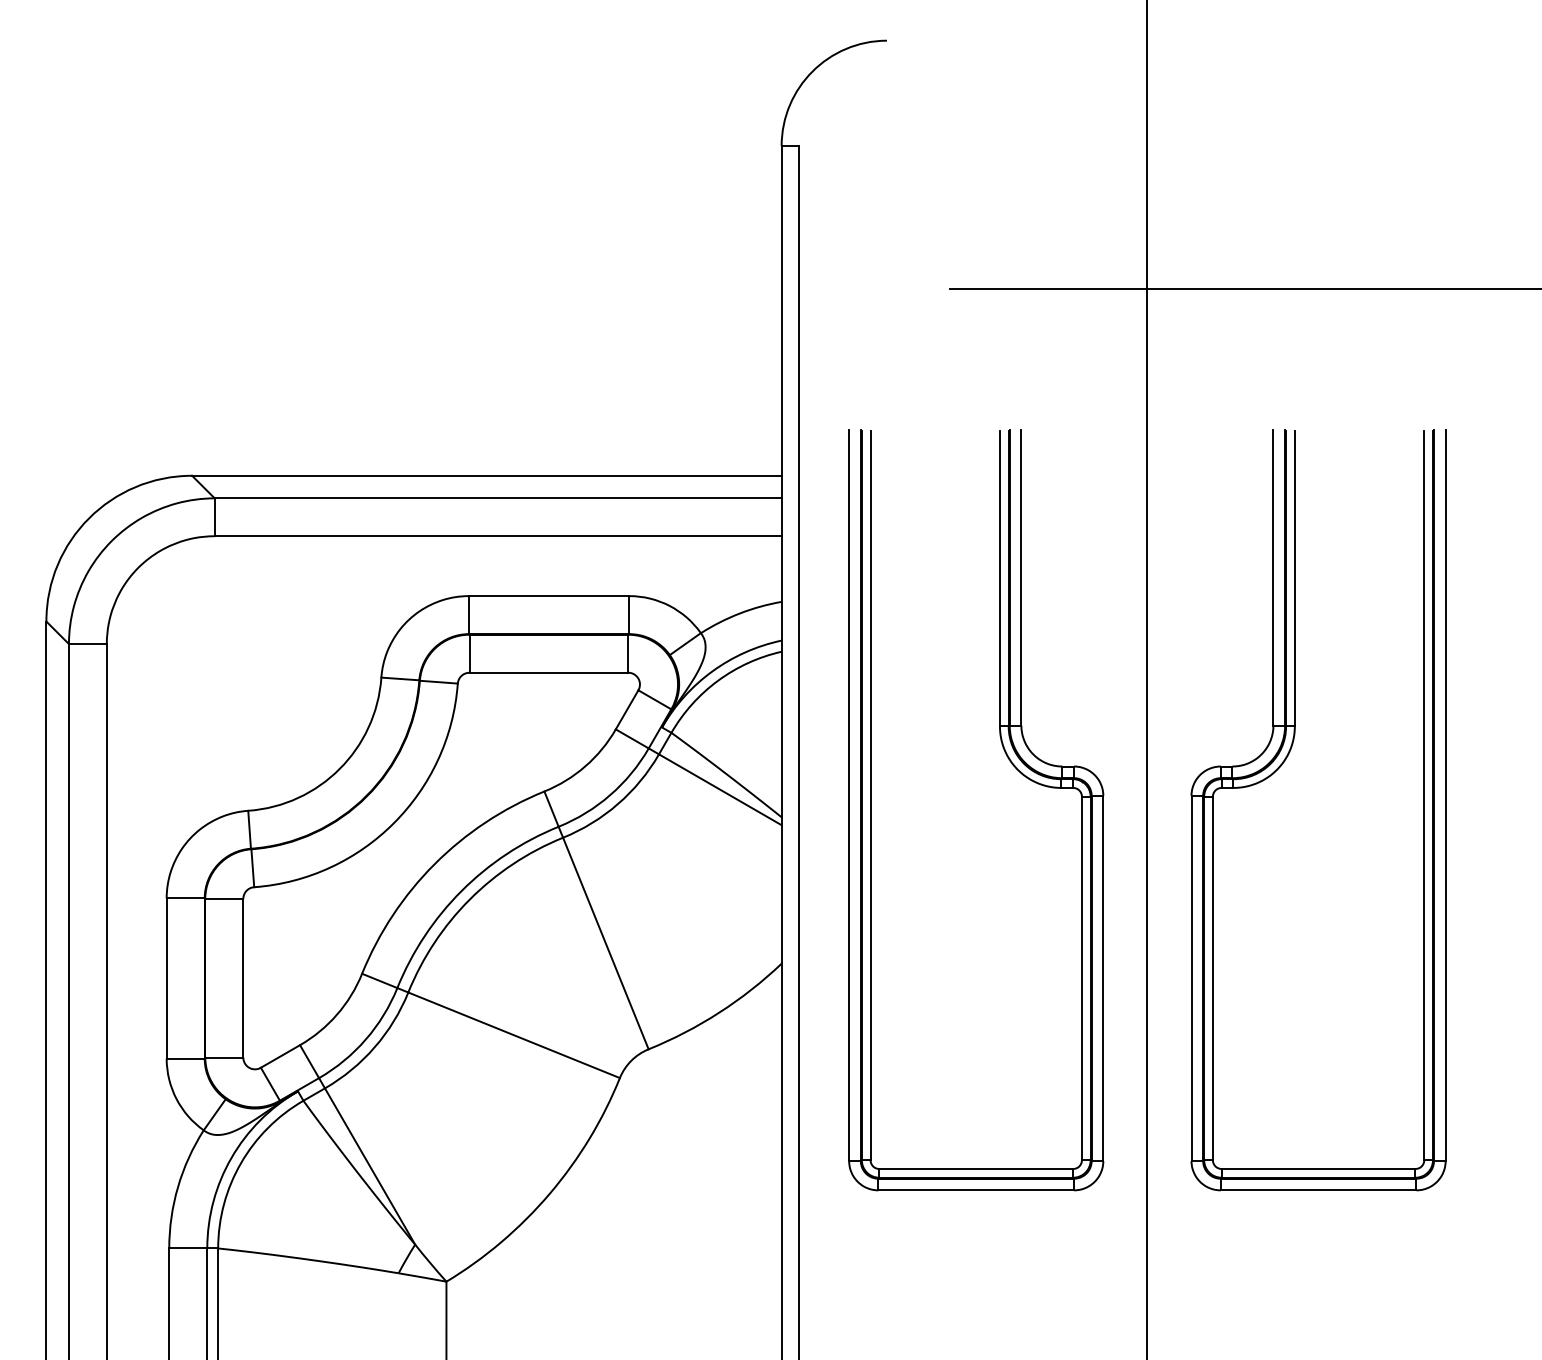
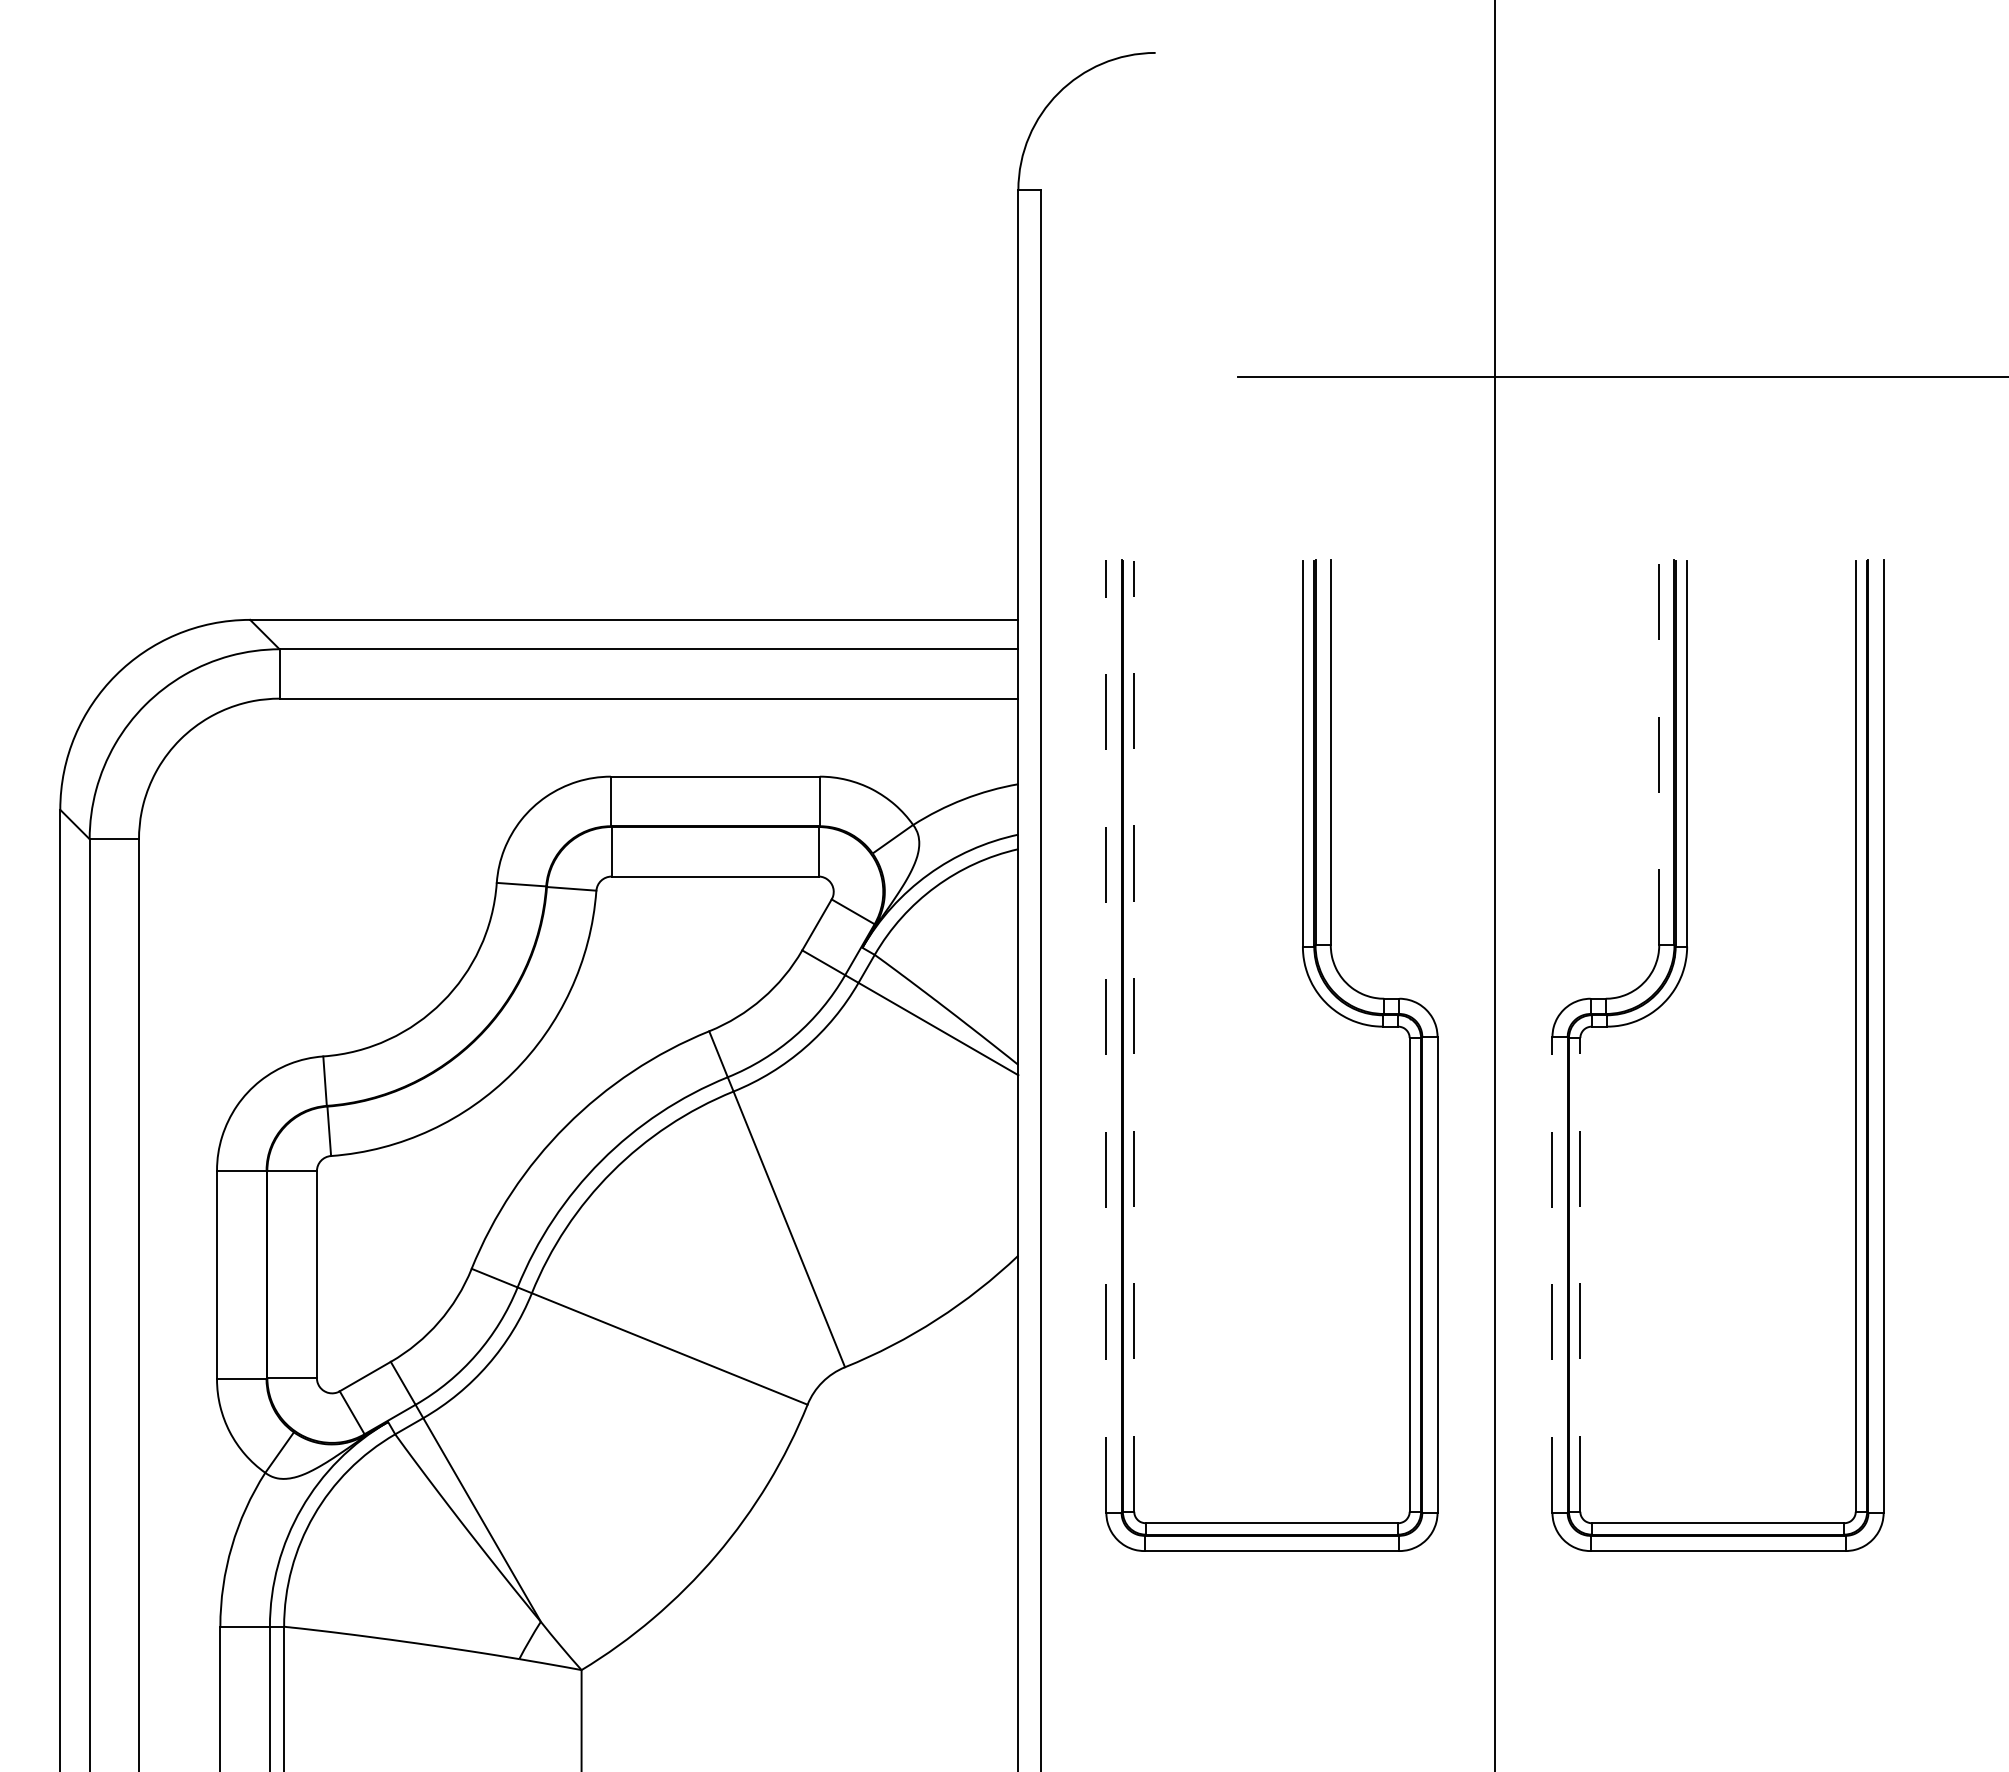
line: (1273, 577) -> (1659, 752), solid -> dashed
line: (849, 795) -> (1106, 1036), solid -> dashed
line: (870, 795) -> (1134, 1036), solid -> dashed
line: (1191, 978) -> (1552, 1274), solid -> dashed
line: (1213, 978) -> (1580, 1274), solid -> dashed

